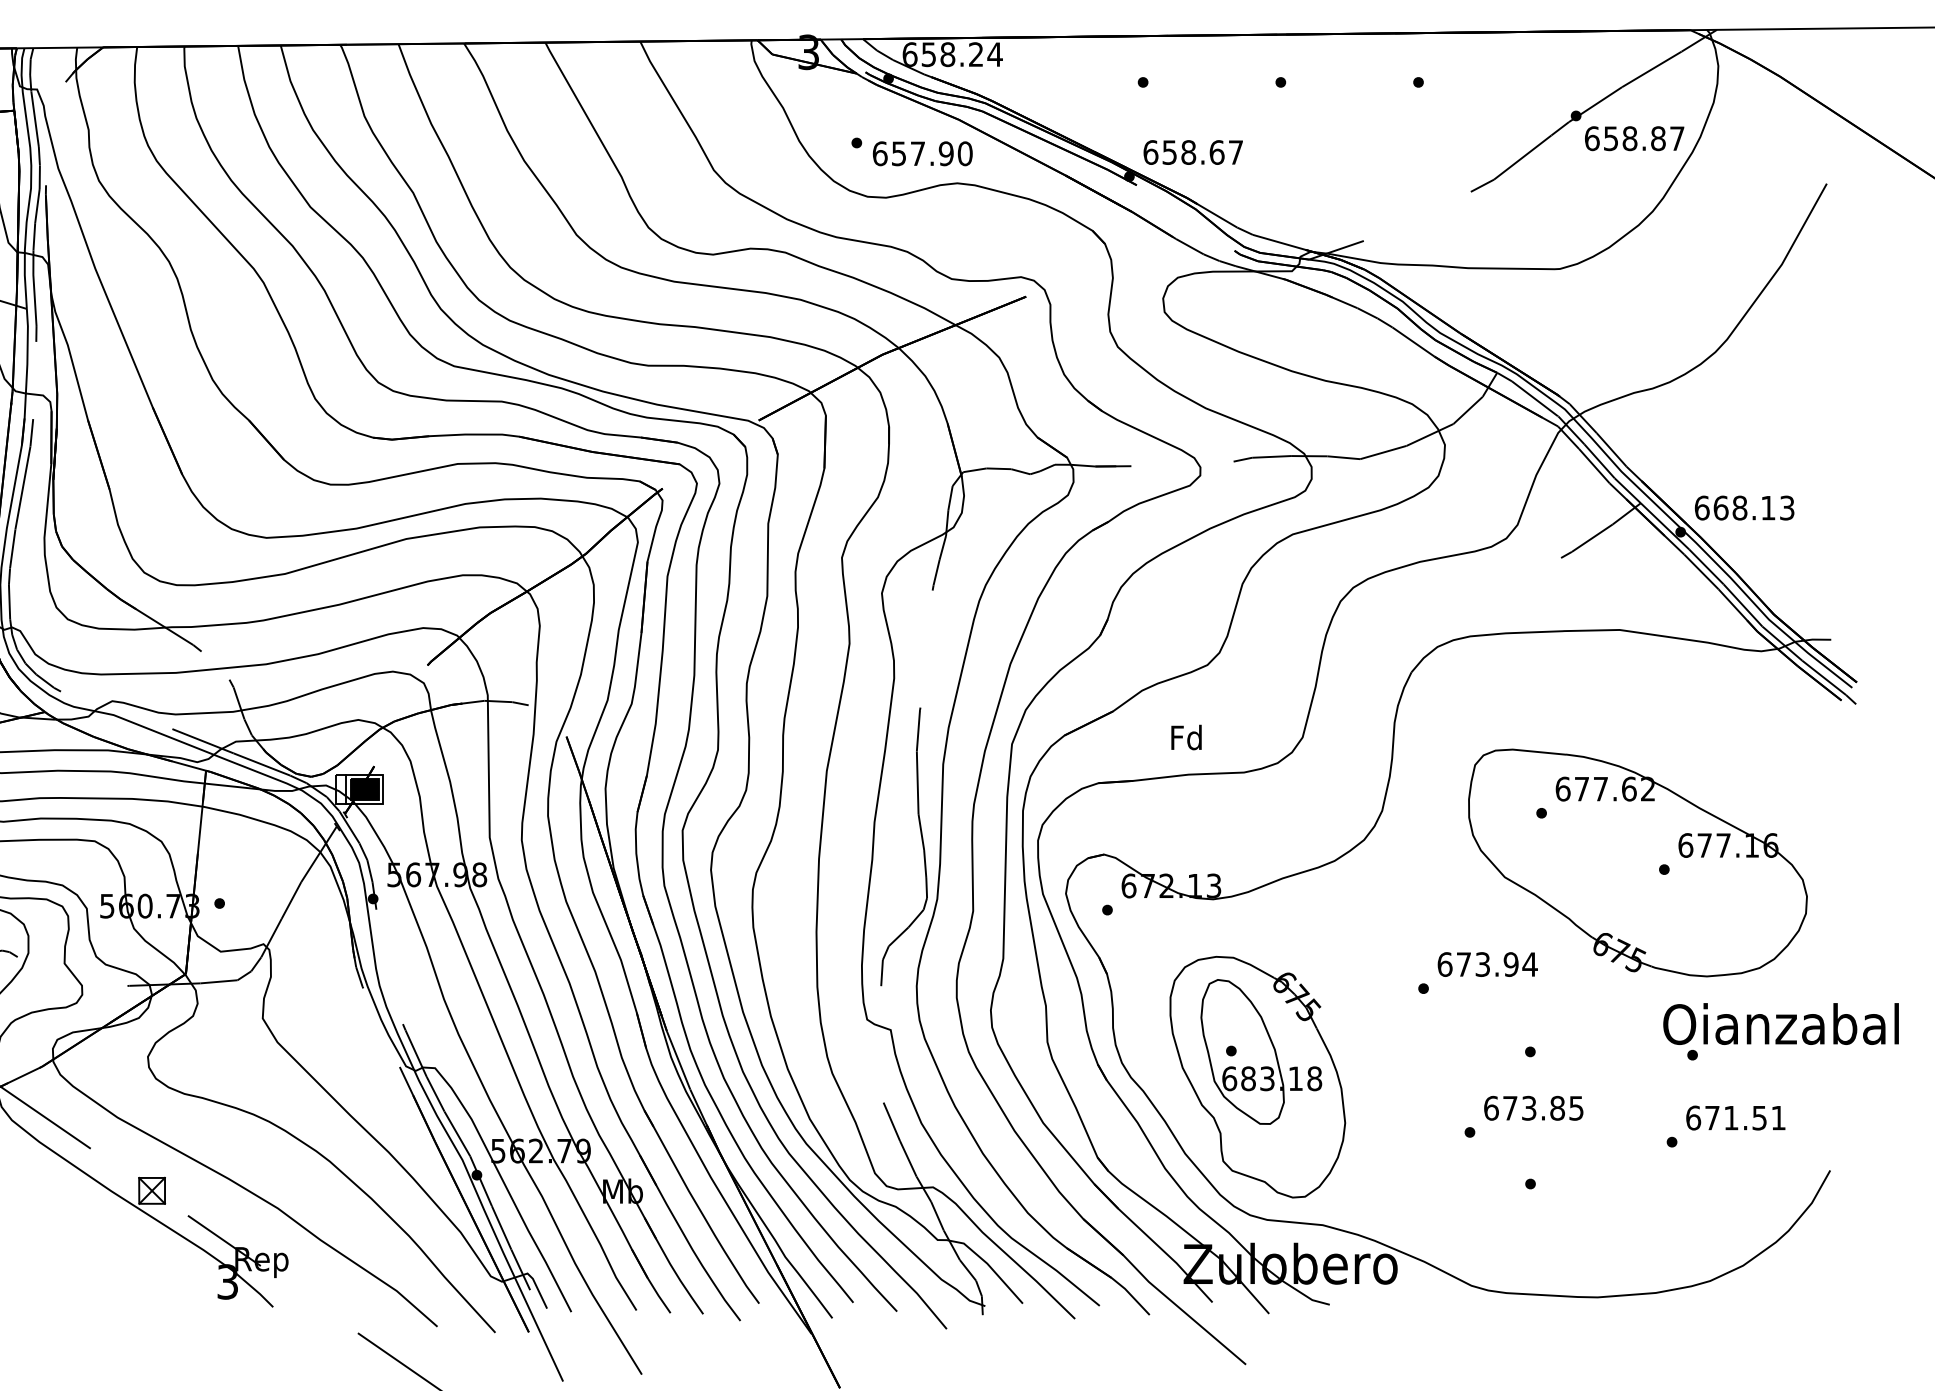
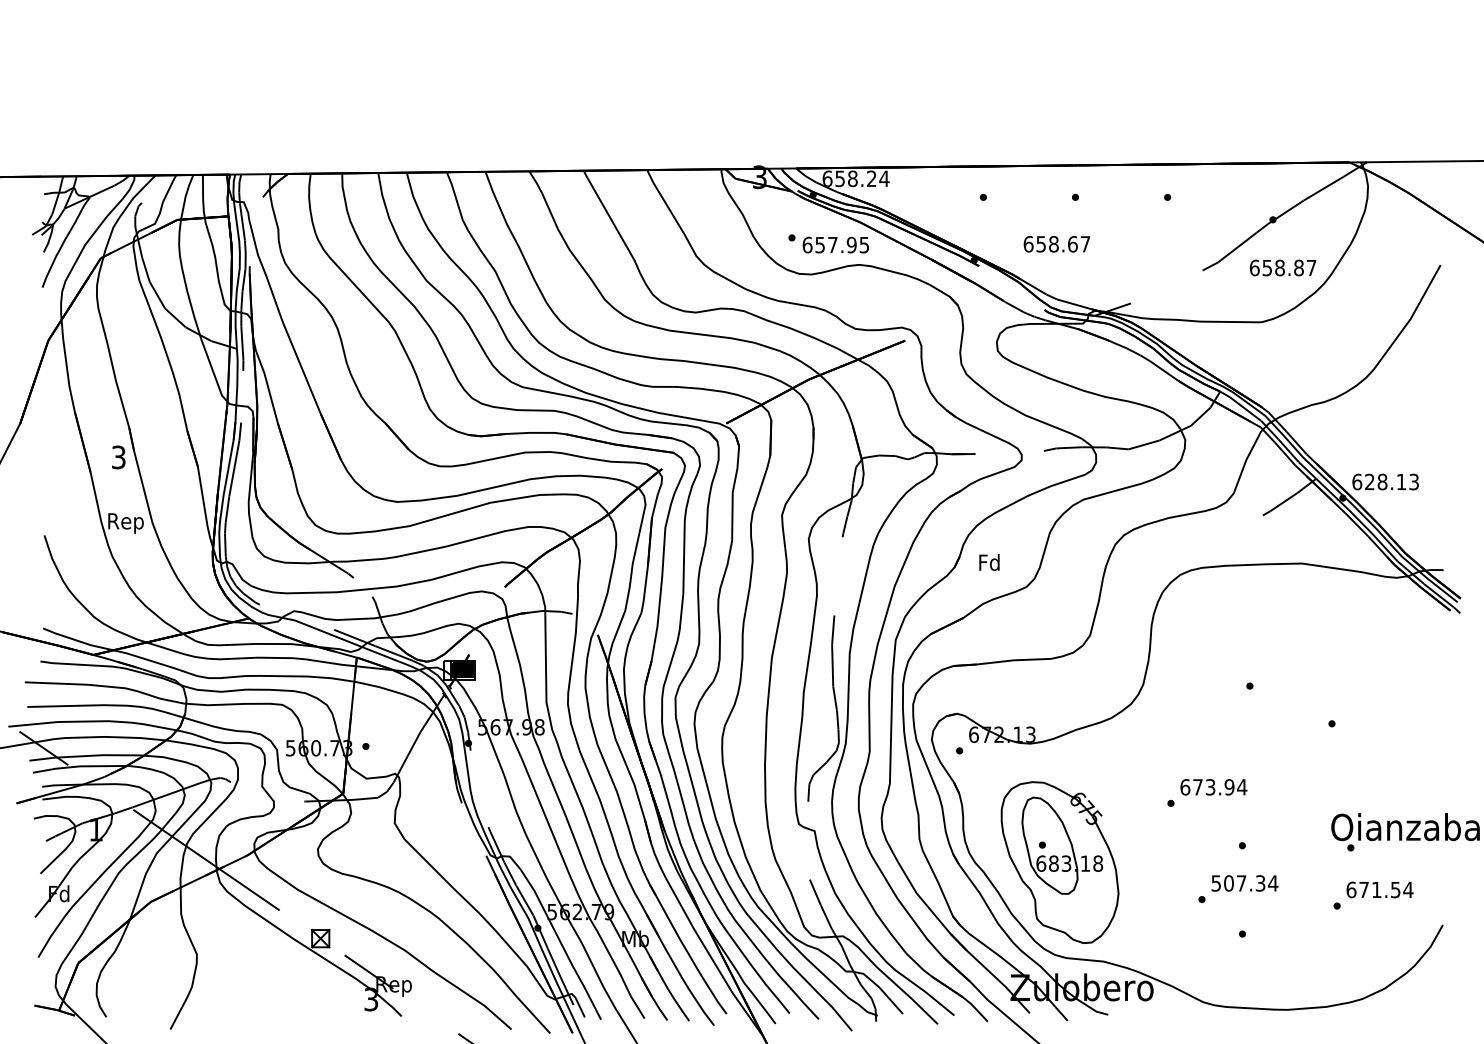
text: (1633, 137) -> (1282, 267), moved
text: (965, 152) -> (864, 244), 657.90 -> 657.95
text: (1192, 152) -> (1056, 244), moved
text: (1720, 507) -> (1369, 481), 668.13 -> 628.13
text: (1186, 737) -> (989, 562), moved
part: (1638, 863) -> (1314, 719), removed
text: (1533, 1108) -> (1244, 883), 673.85 -> 507.34
text: (1778, 1117) -> (1408, 889), 671.51 -> 671.54

